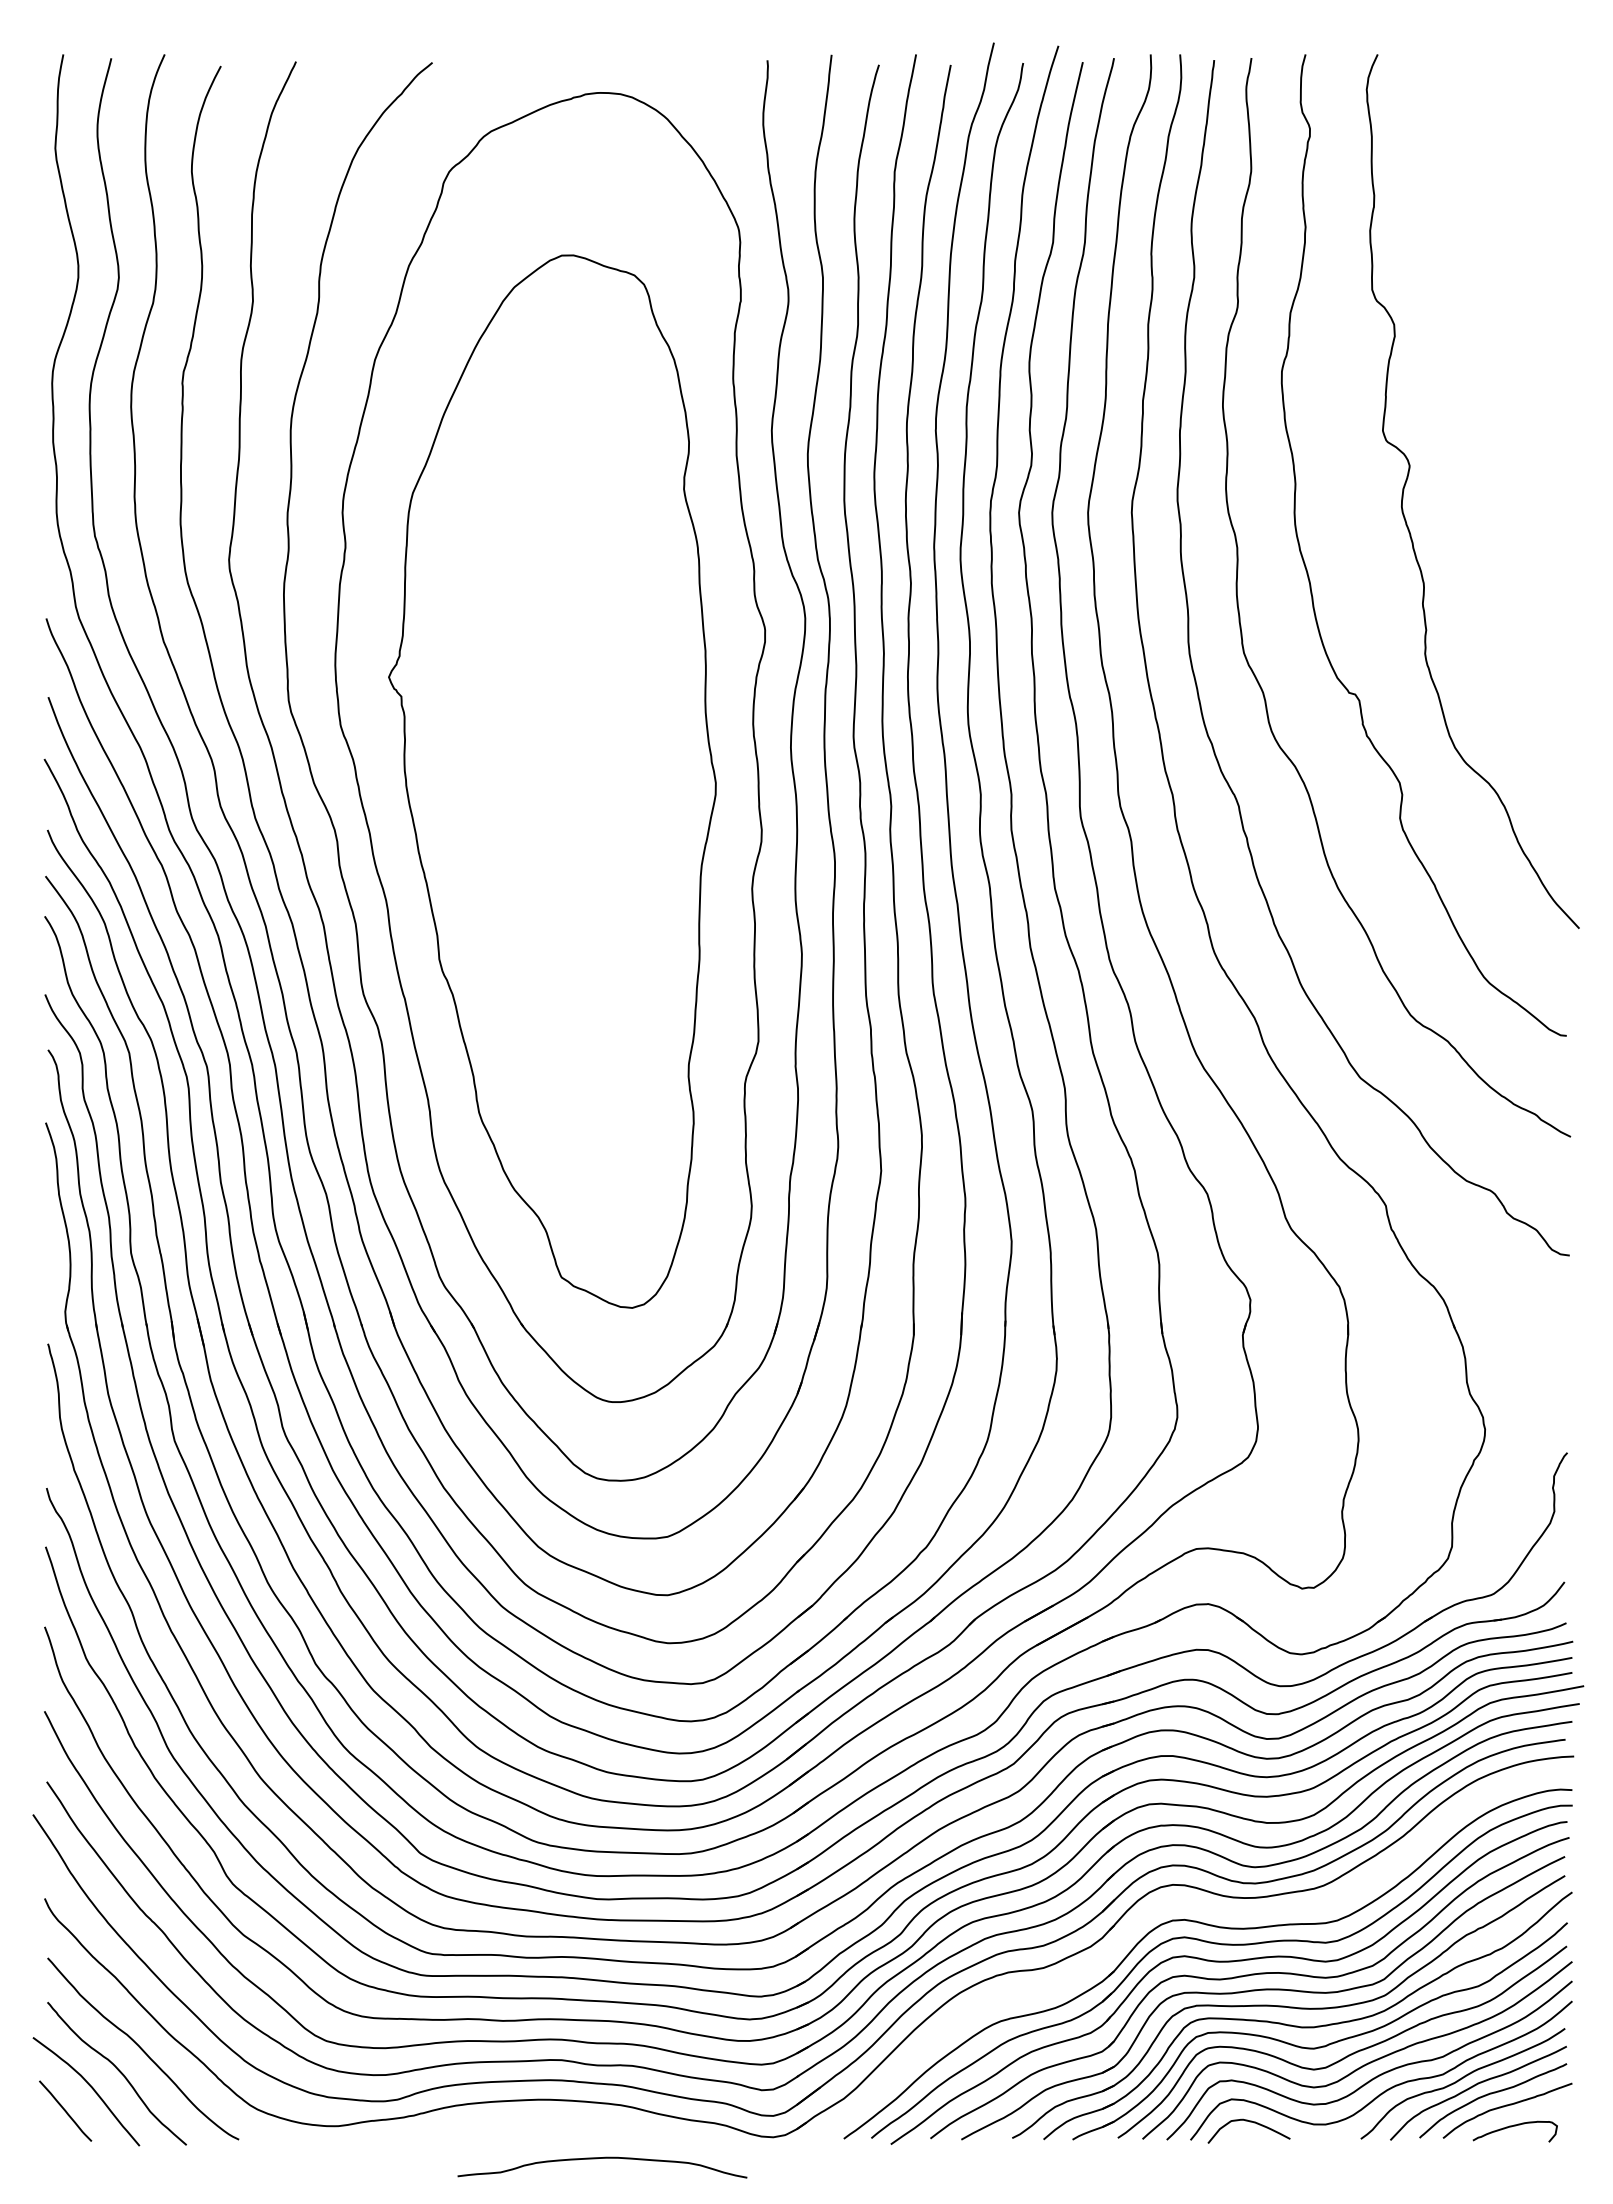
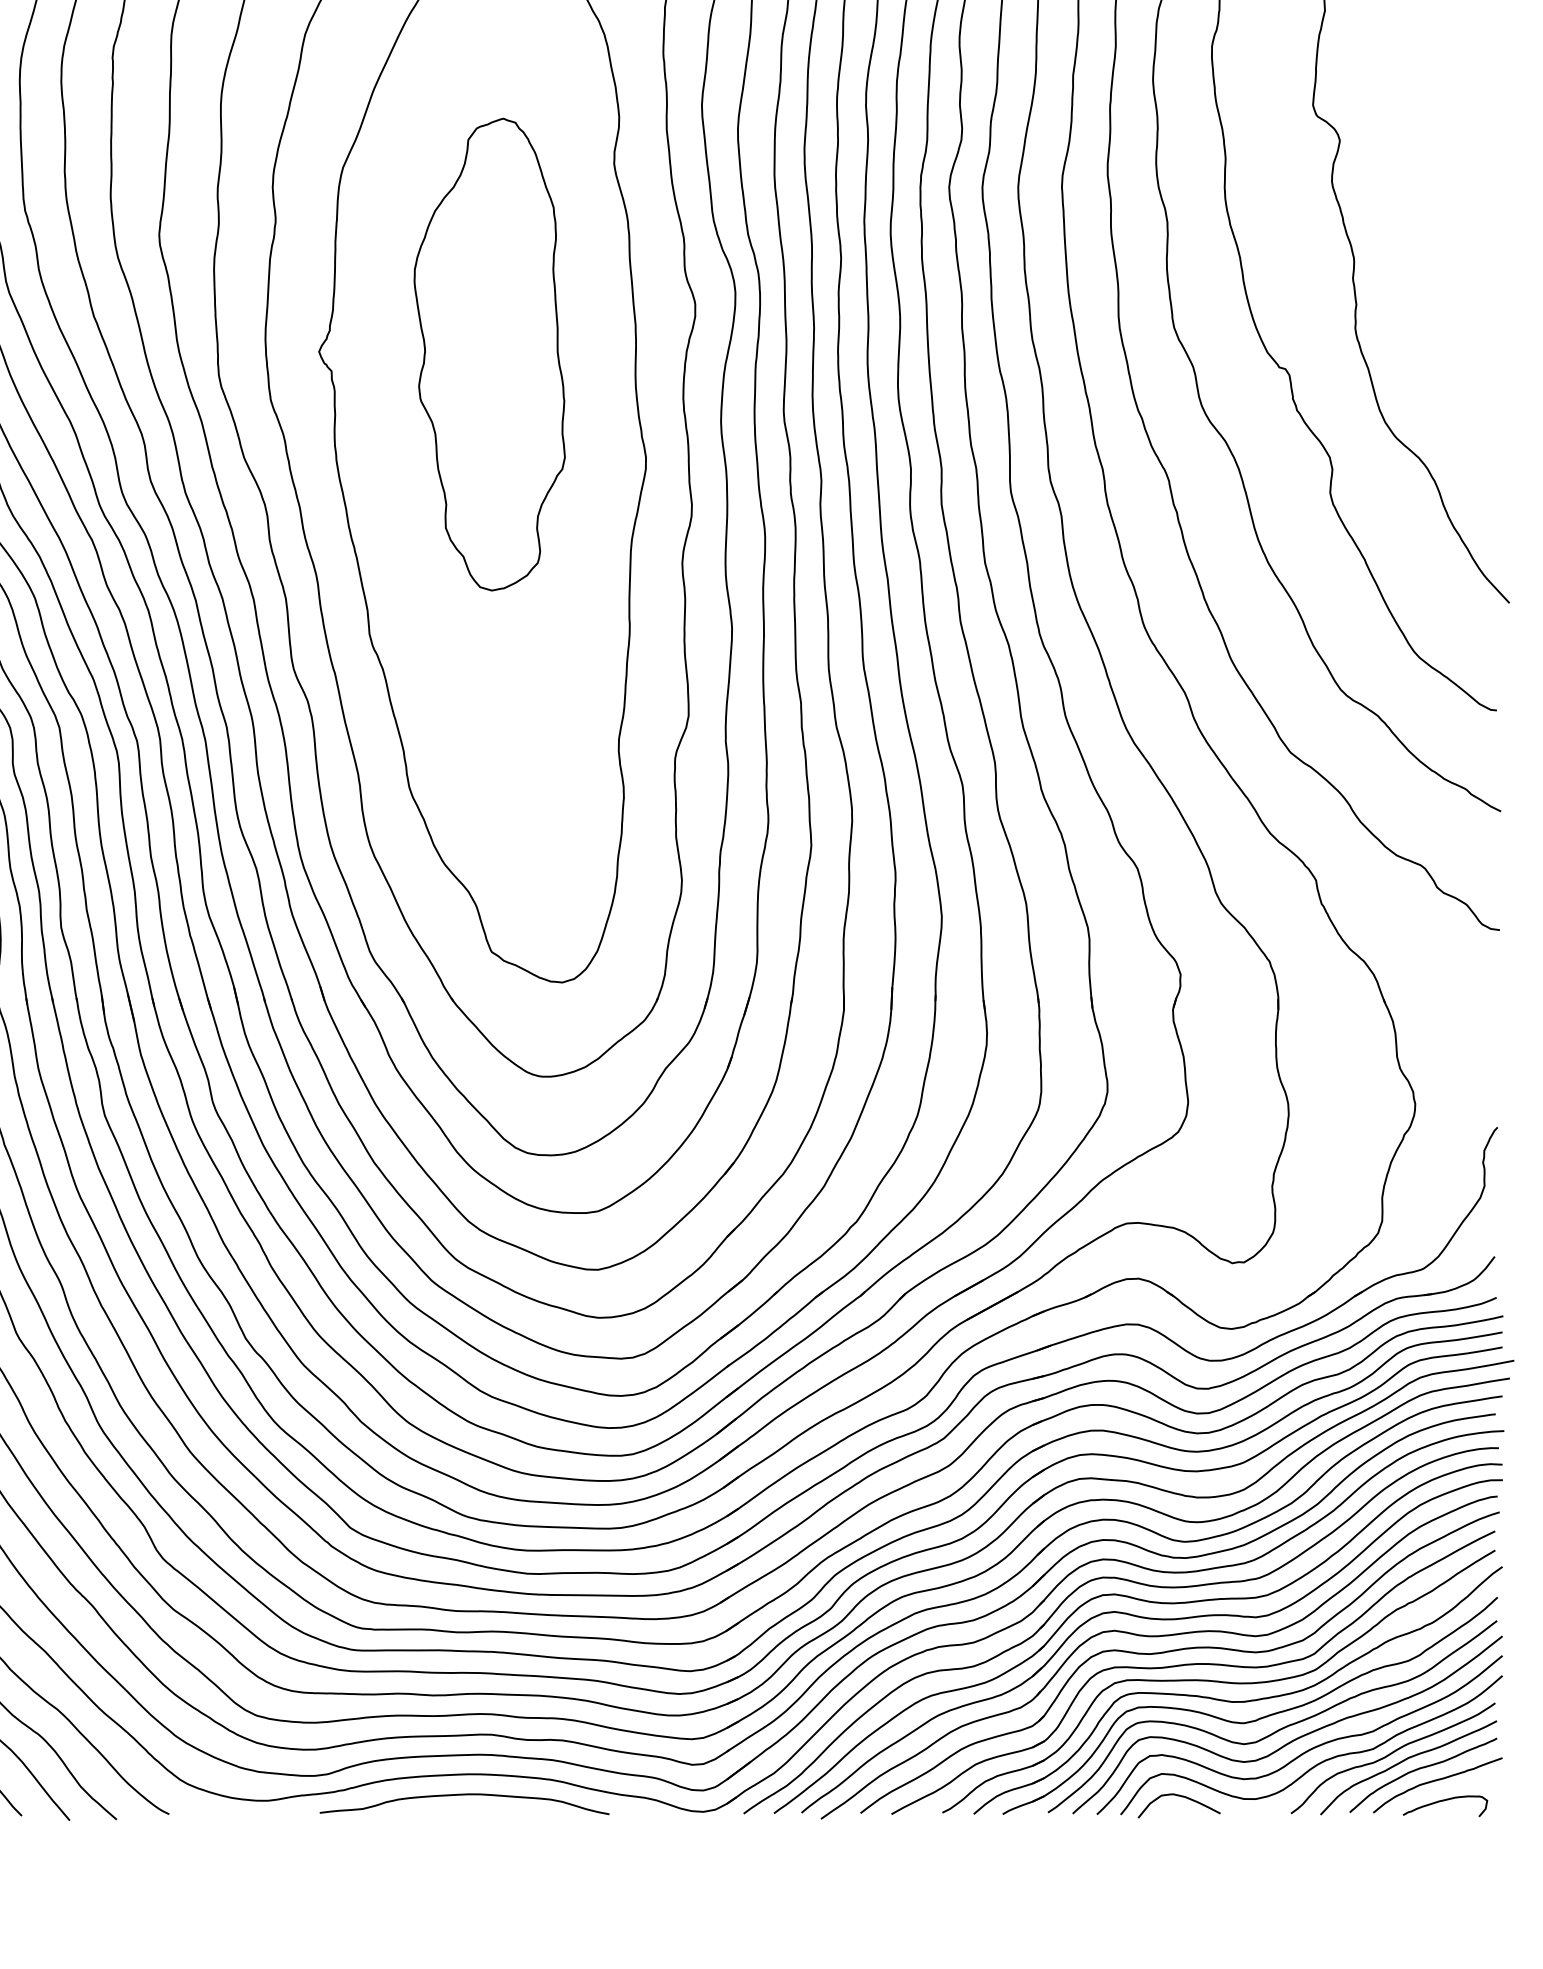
part: (559, 679) -> (489, 354), added
part: (1206, 1909) -> (1136, 1584), added
curve: (602, 2158) -> (464, 1795), moved

